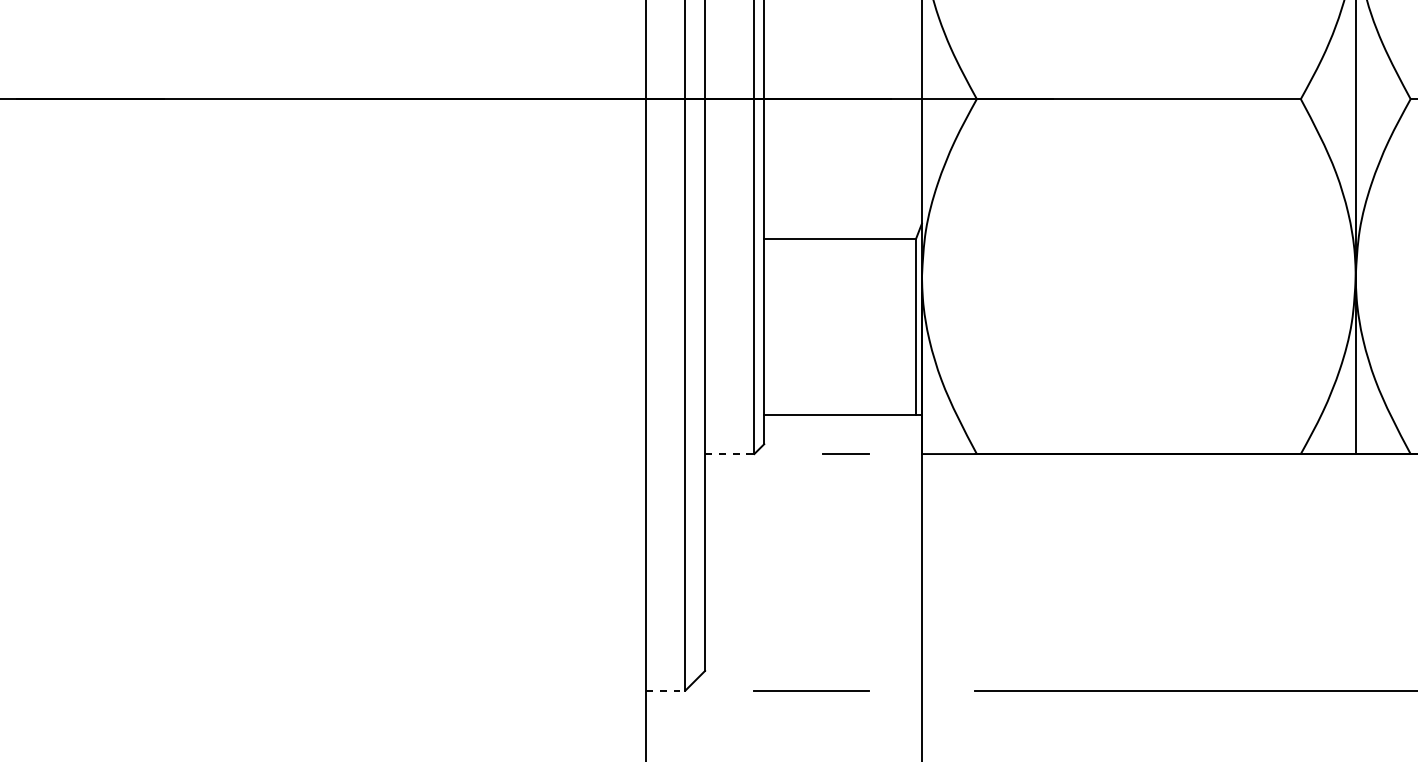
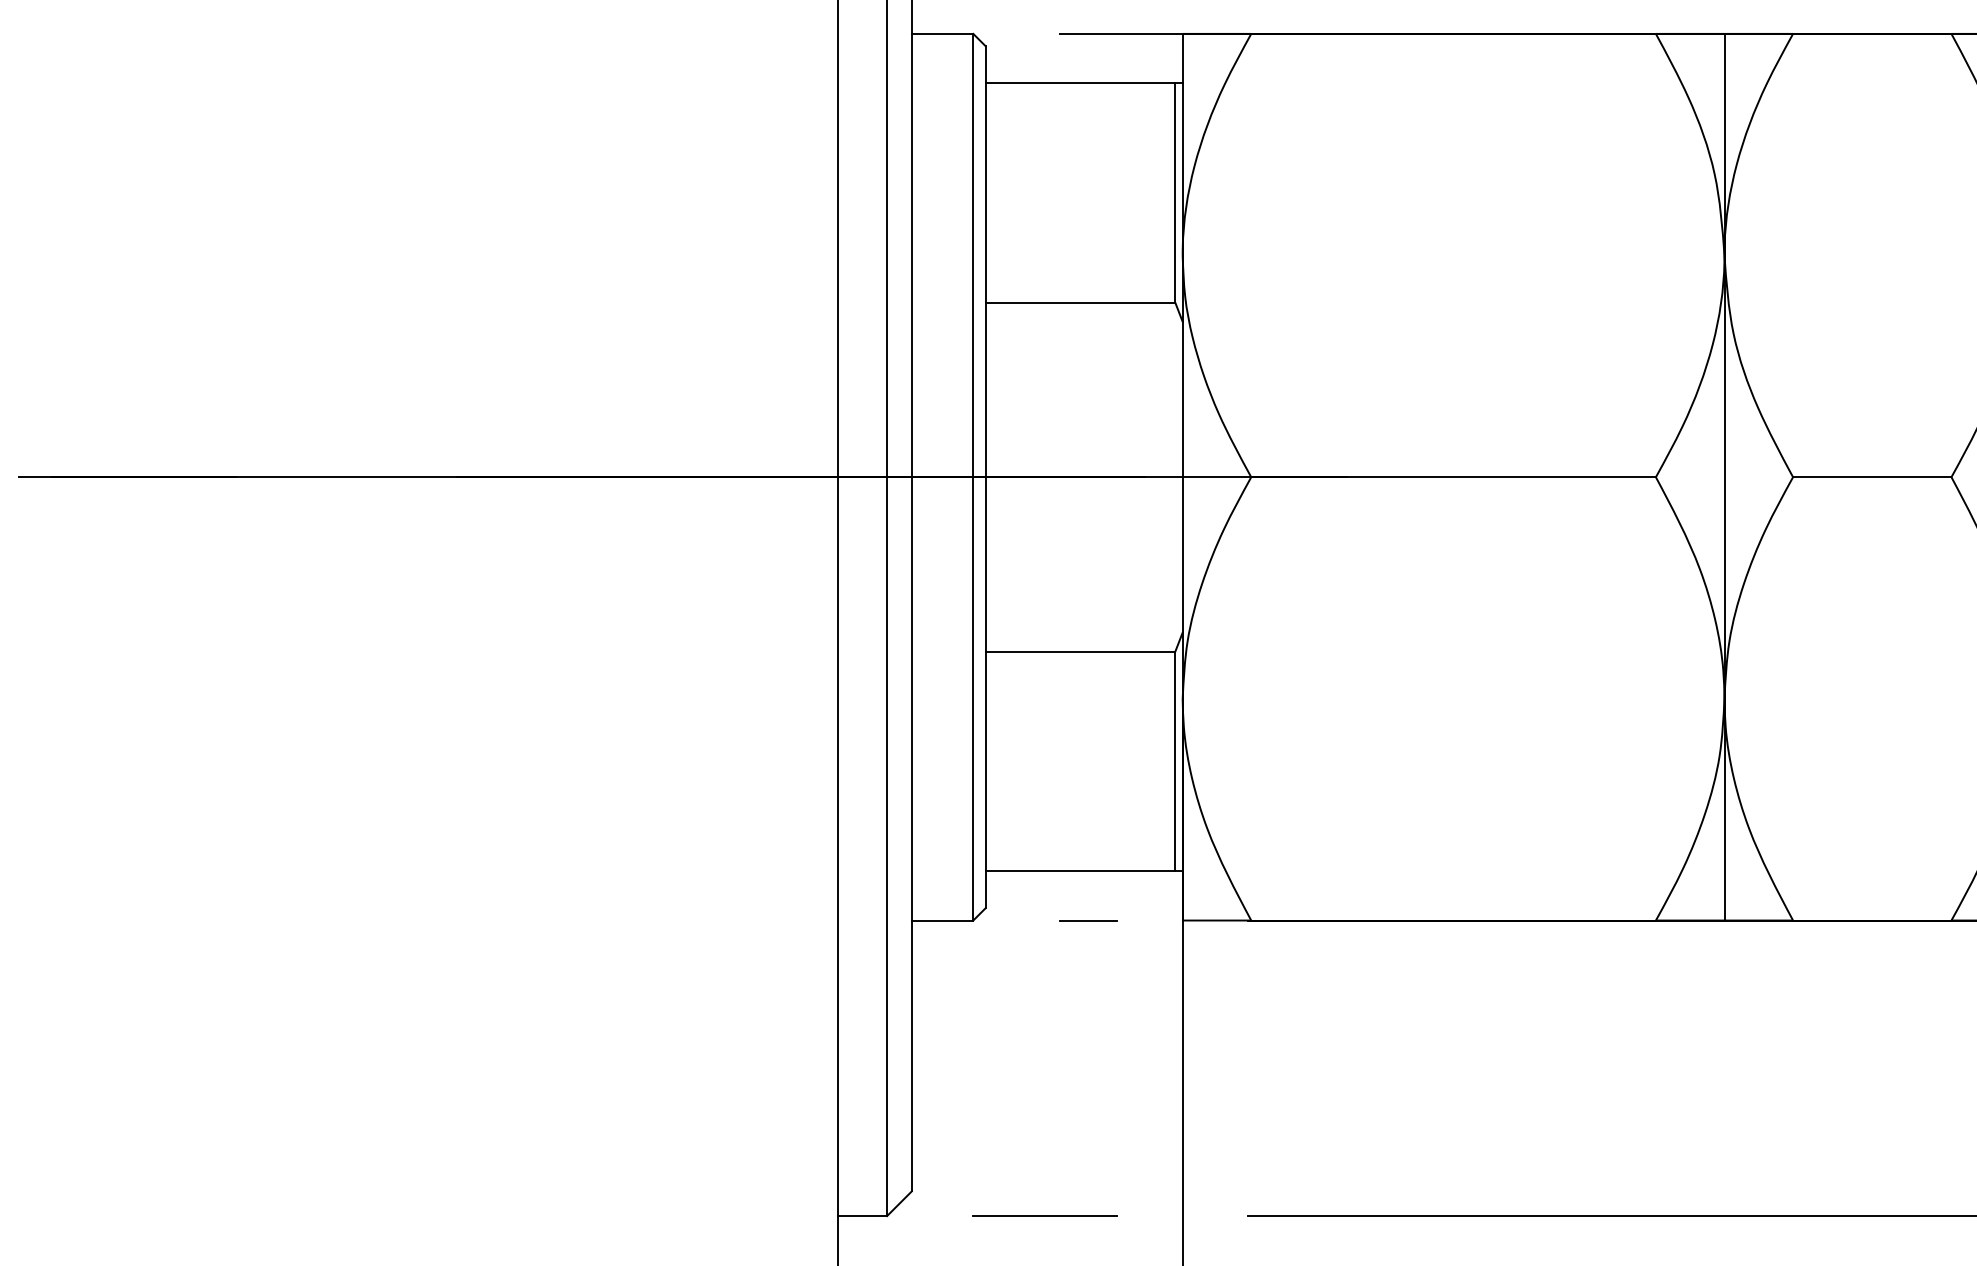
line: (729, 454) -> (942, 920), dashed -> solid
line: (665, 691) -> (862, 1216), dashed -> solid

